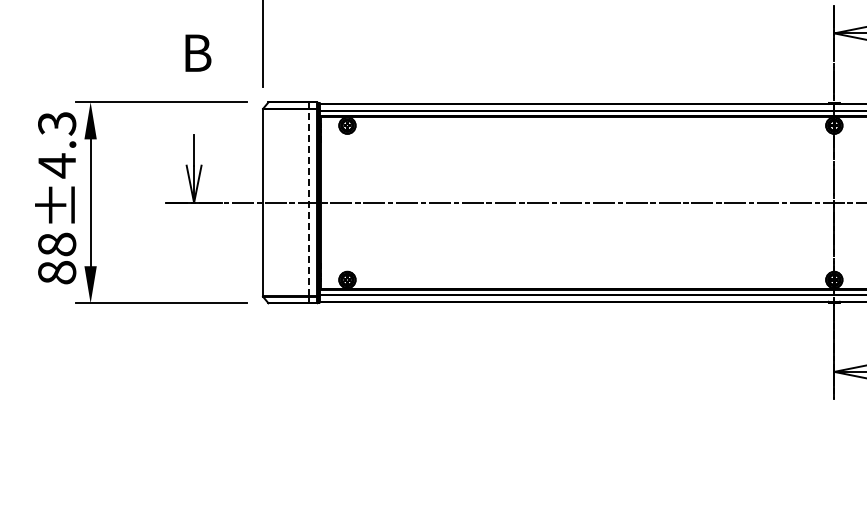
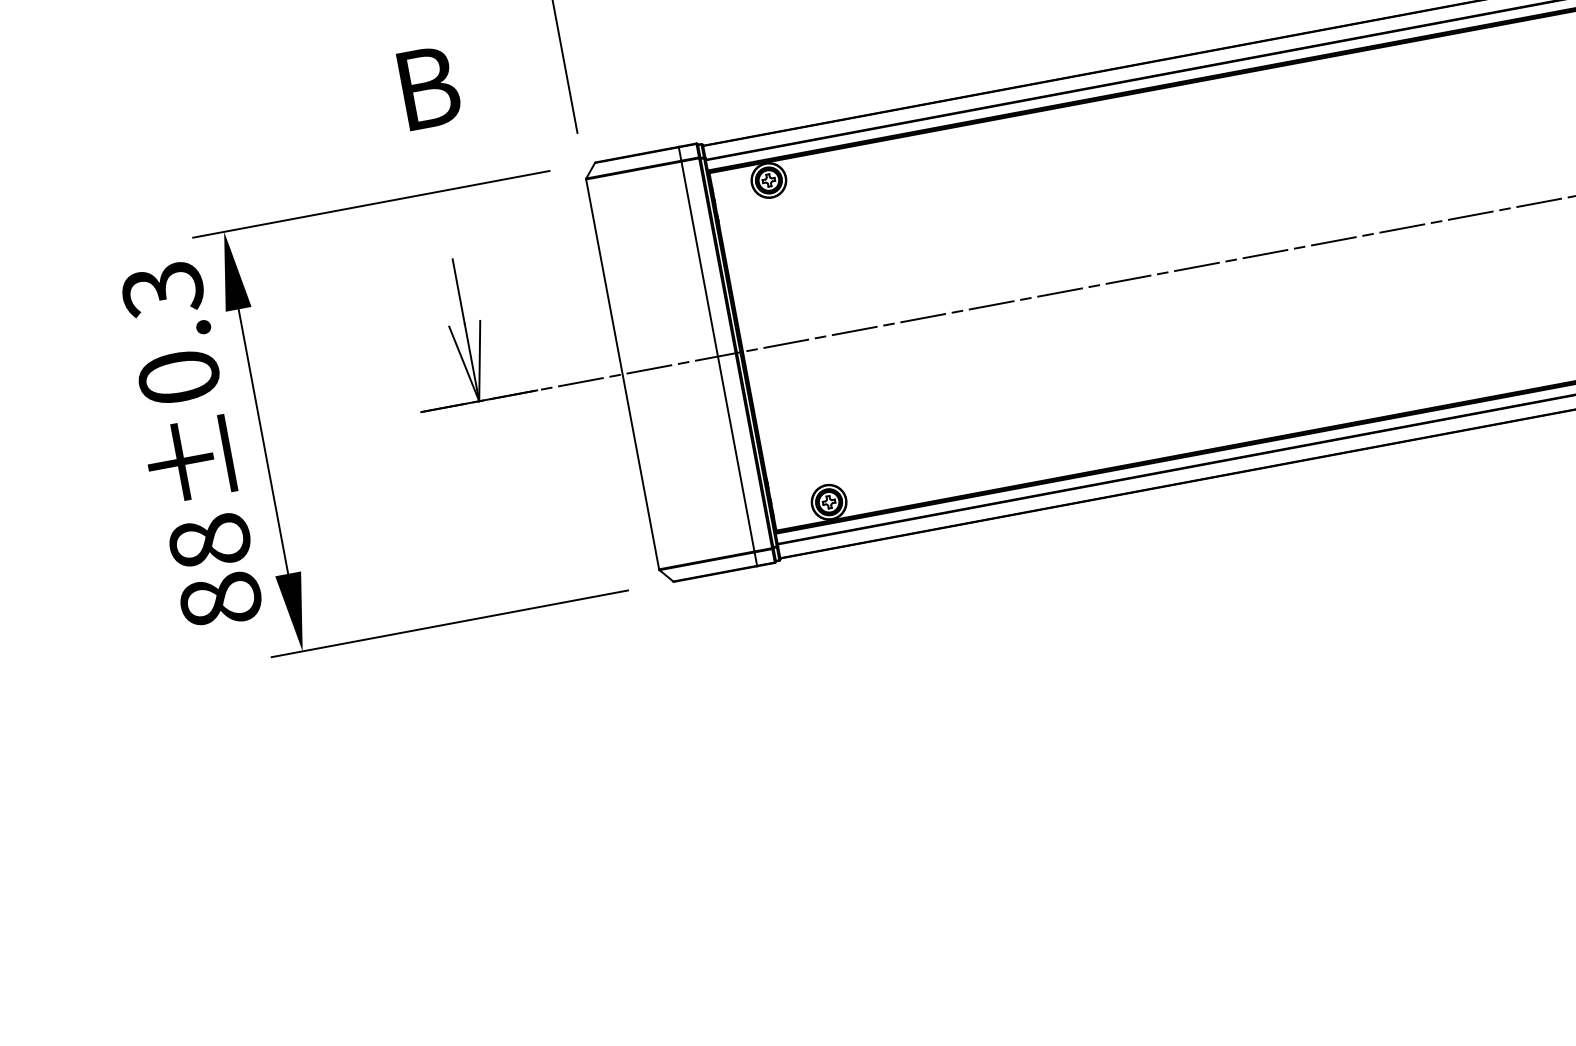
text: (57, 165) -> (179, 376), 88±4.3 -> 88±0.3
line: (308, 202) -> (717, 355), dashed -> solid

